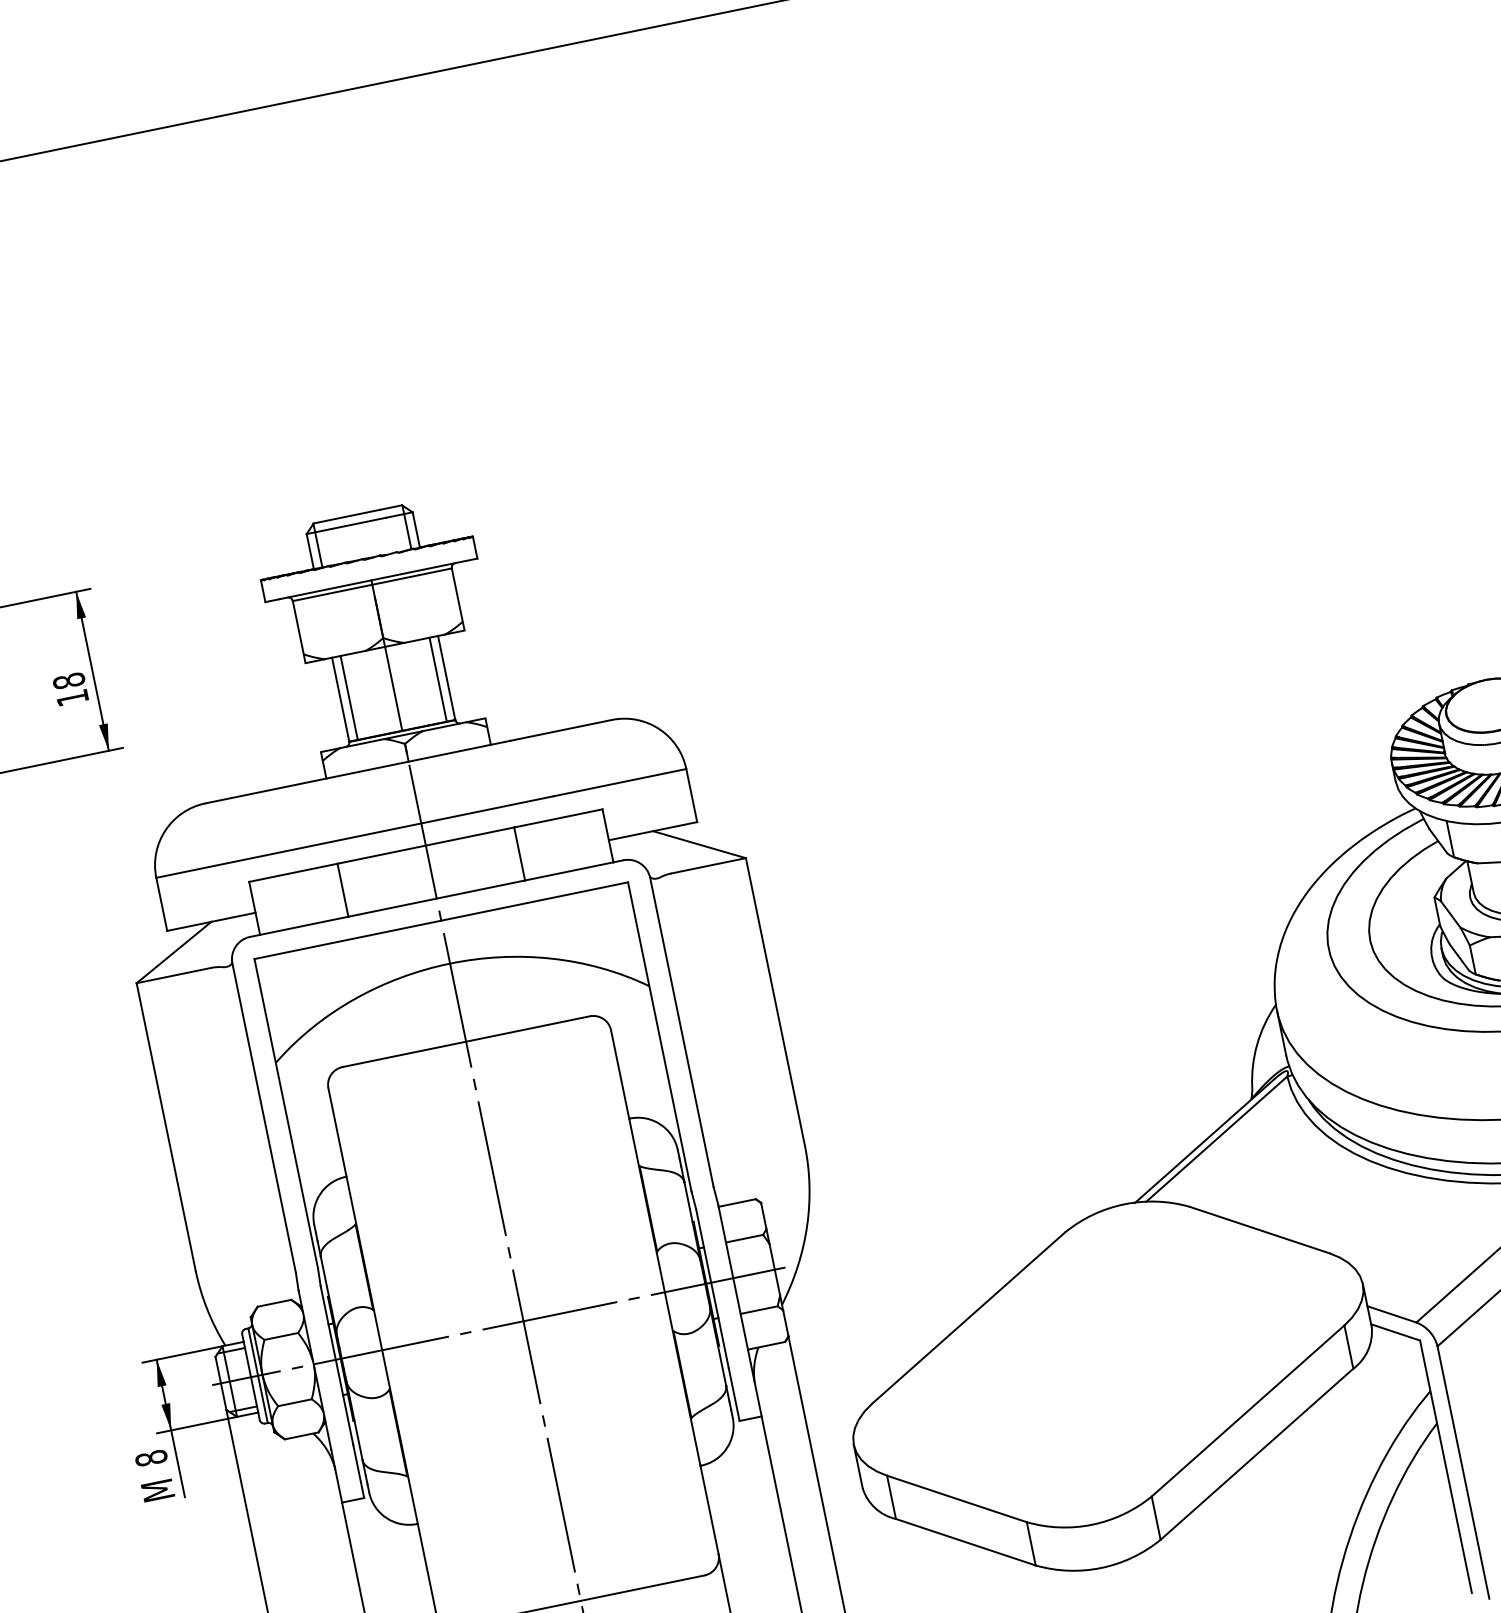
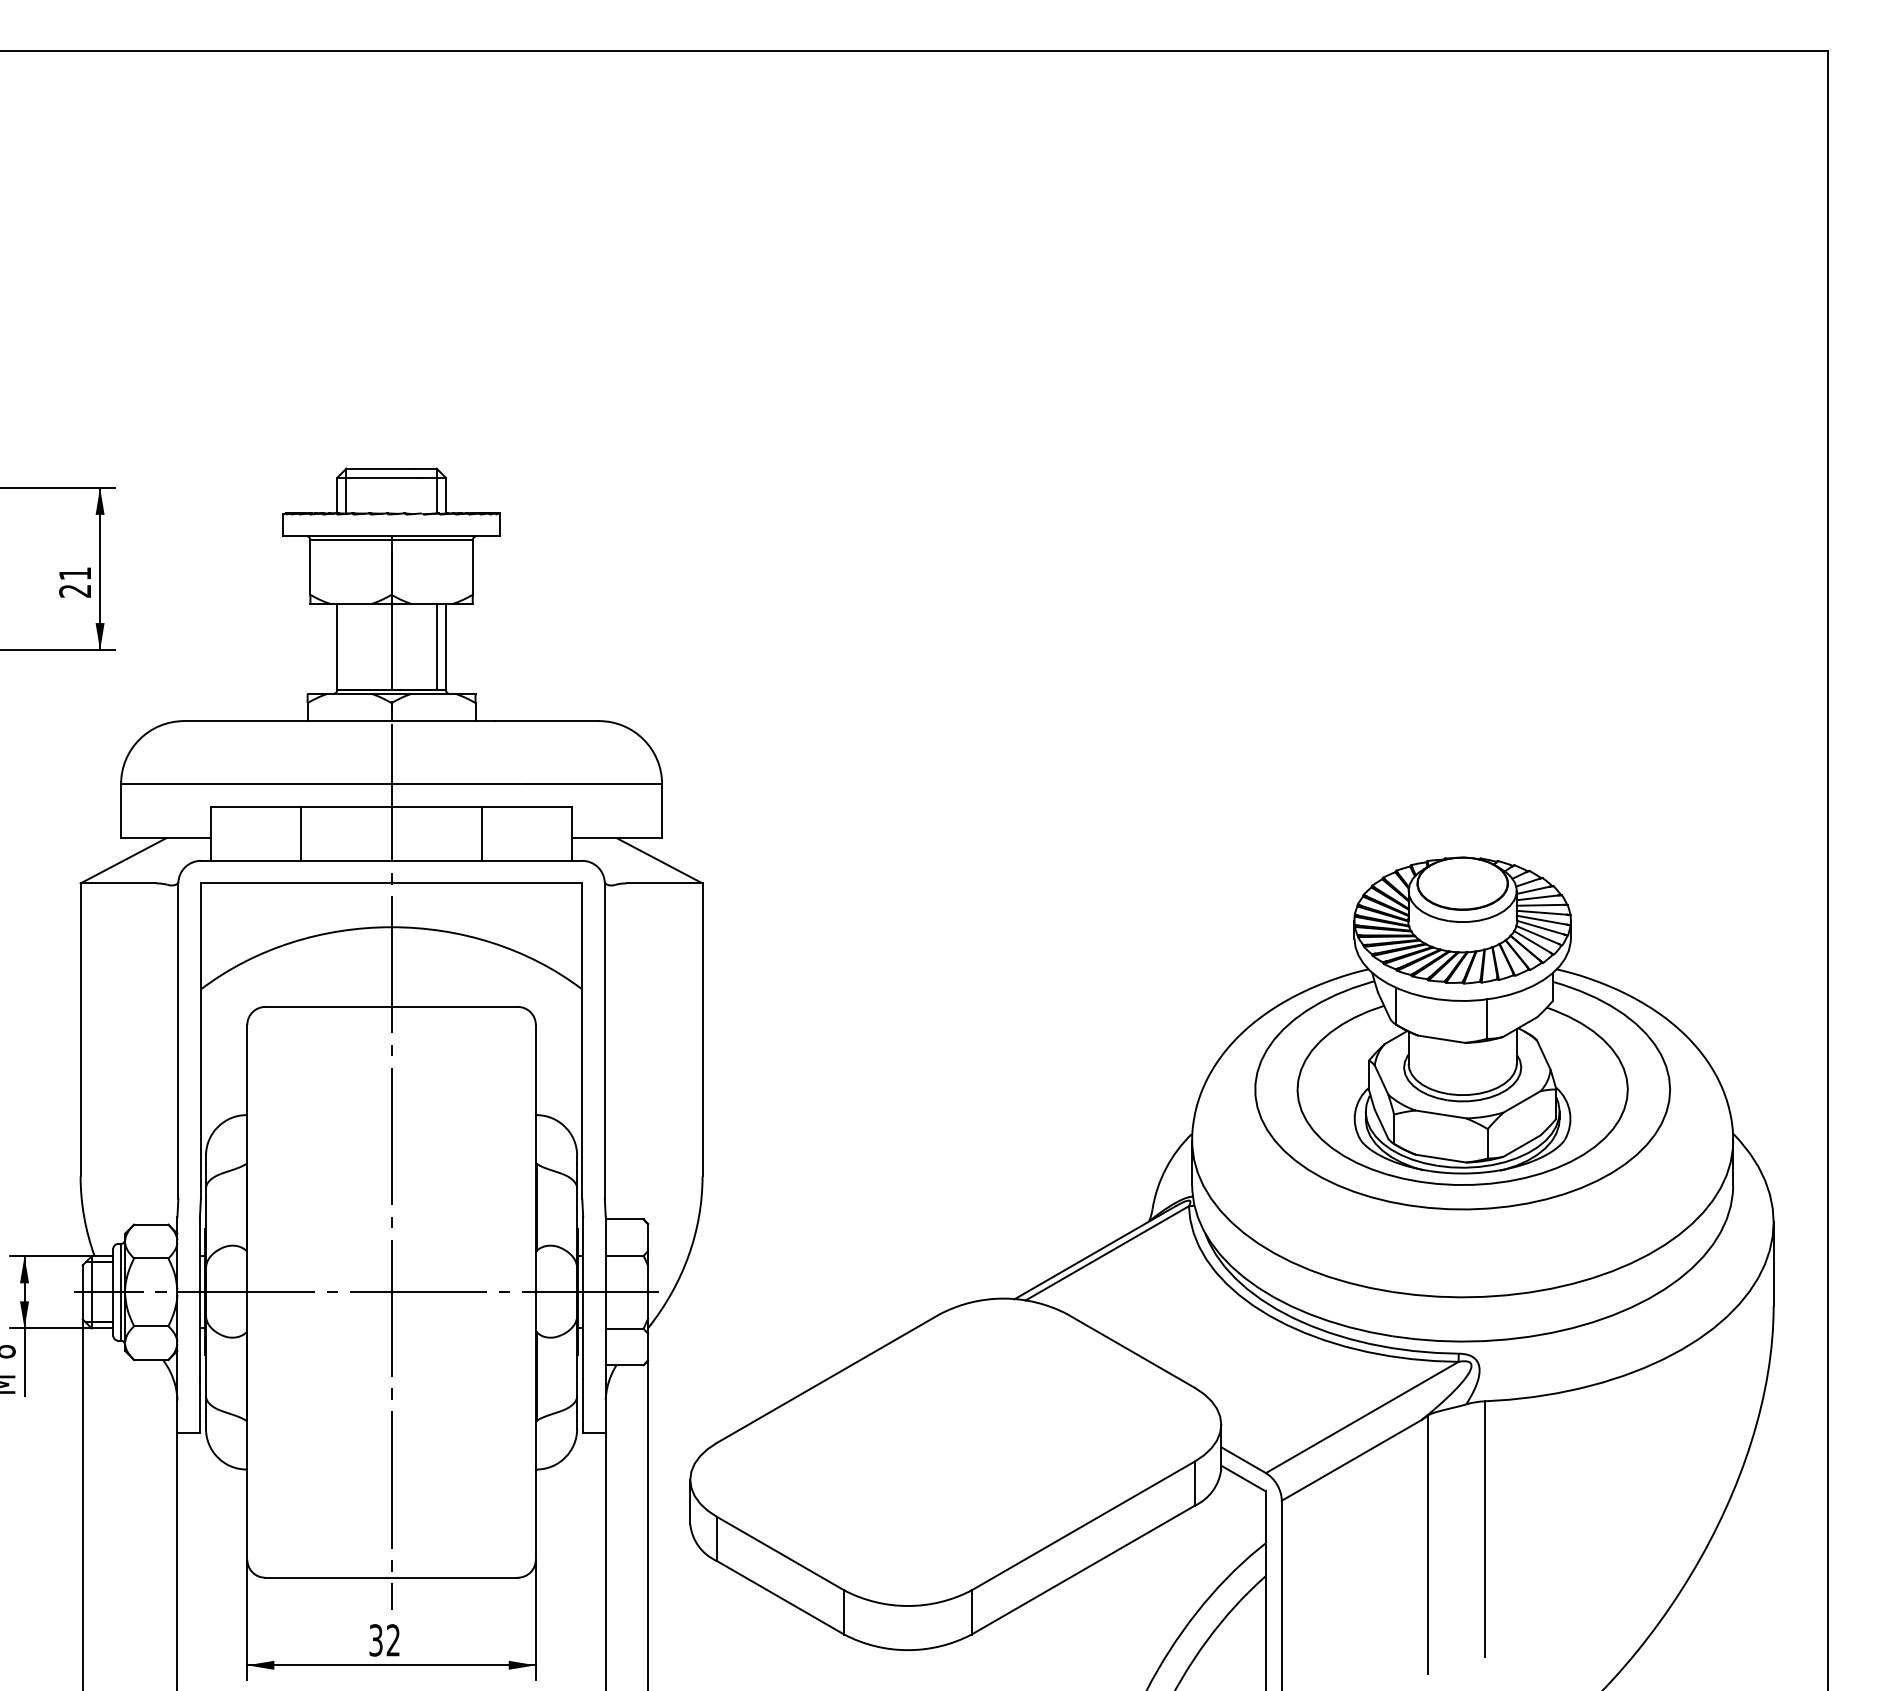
text: (71, 689) -> (75, 582), 18 -> 21
line: (349, 697) -> (346, 646), removed

